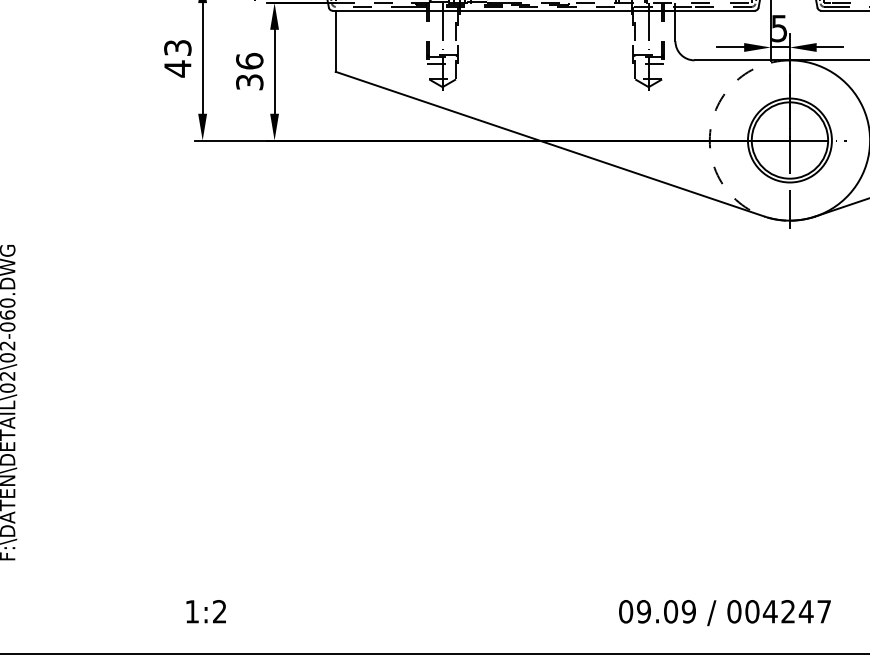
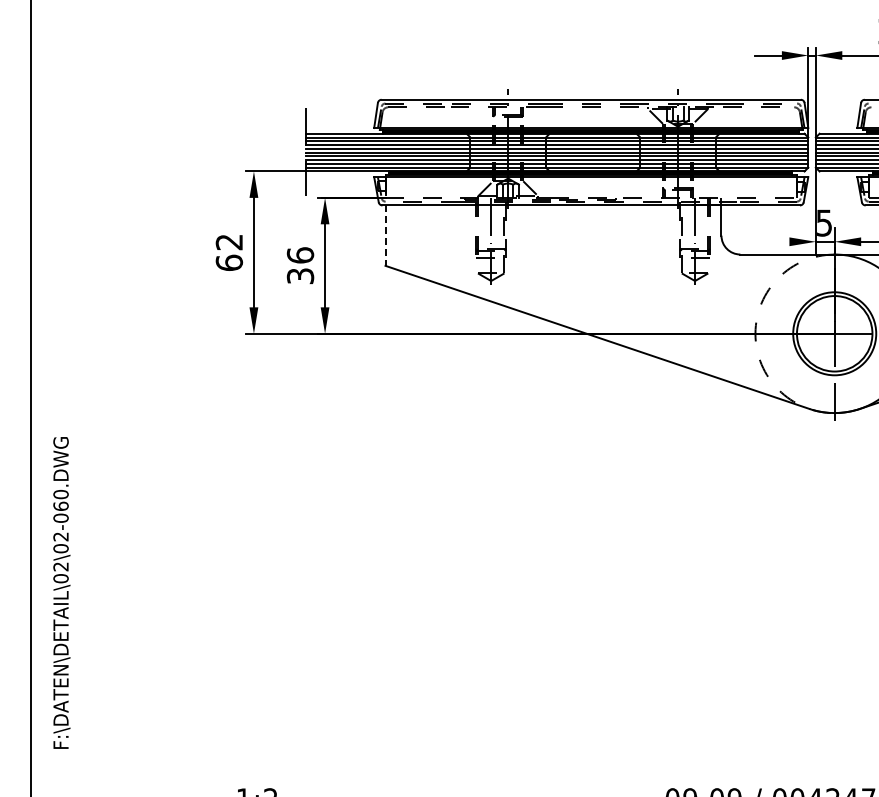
line: (335, 42) -> (385, 236), solid -> dashed
line: (731, 47) -> (776, 241), removed
text: (177, 58) -> (229, 252), 43 -> 62

